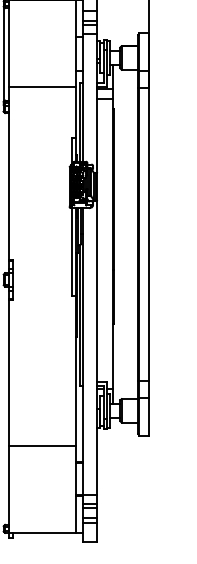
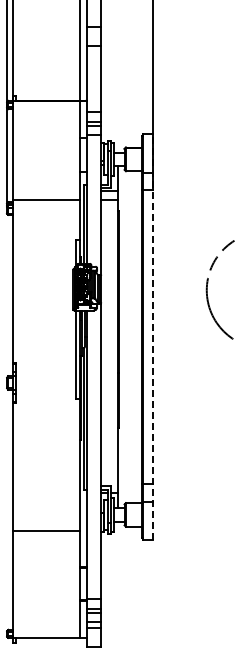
line: (42, 86) -> (46, 199), moved
line: (149, 233) -> (153, 336), solid -> dashed
line: (42, 445) -> (46, 530), moved

